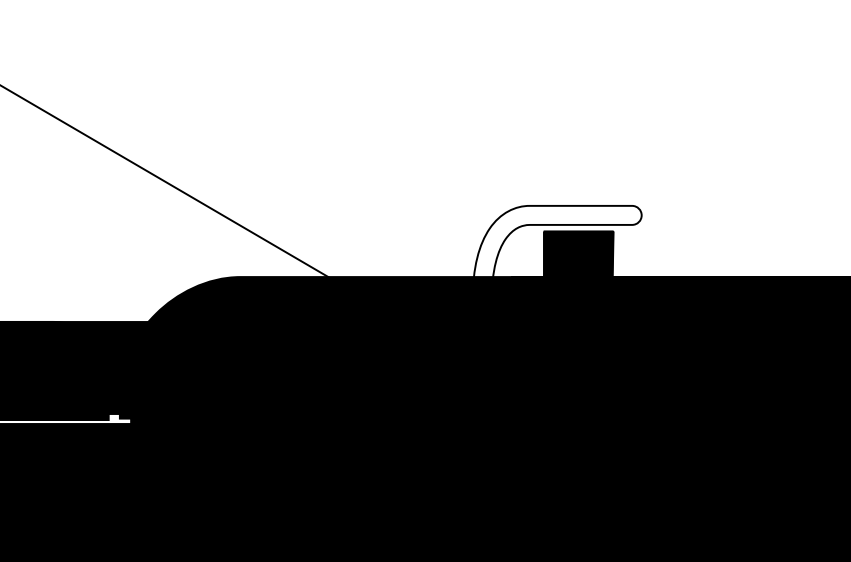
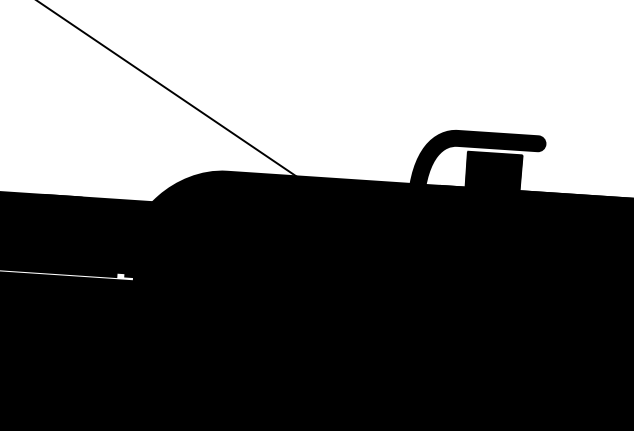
fill: (556, 290) -> (474, 198), added

